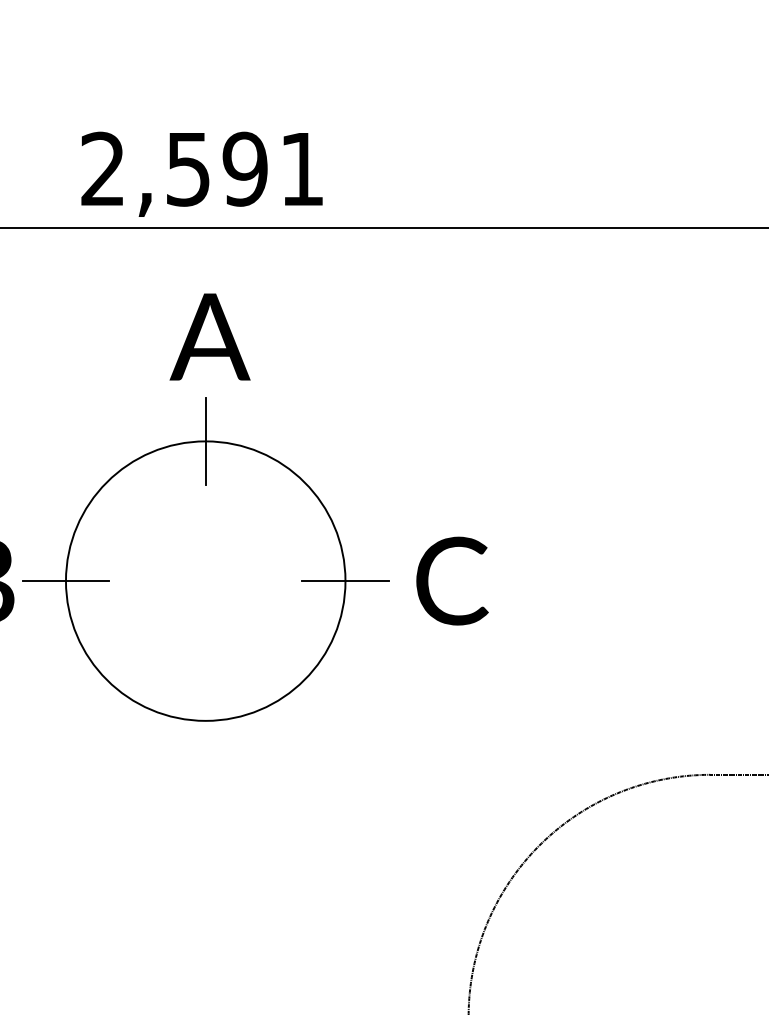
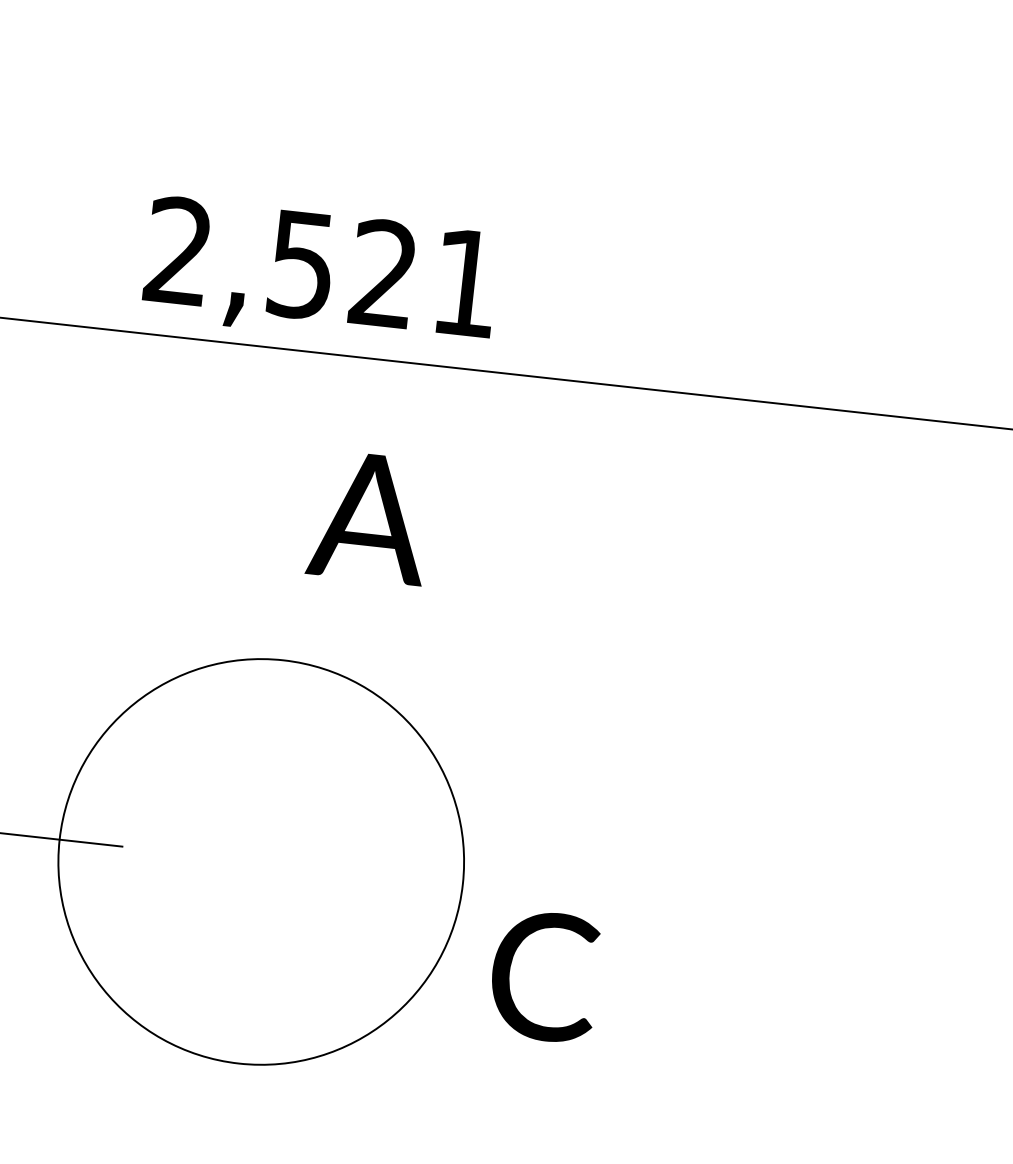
text: (244, 168) -> (382, 272), 2,591 -> 2,521
text: (209, 336) -> (369, 516), moved
line: (205, 440) -> (283, 658), removed
text: (452, 580) -> (544, 975), moved
line: (344, 581) -> (461, 884), removed

